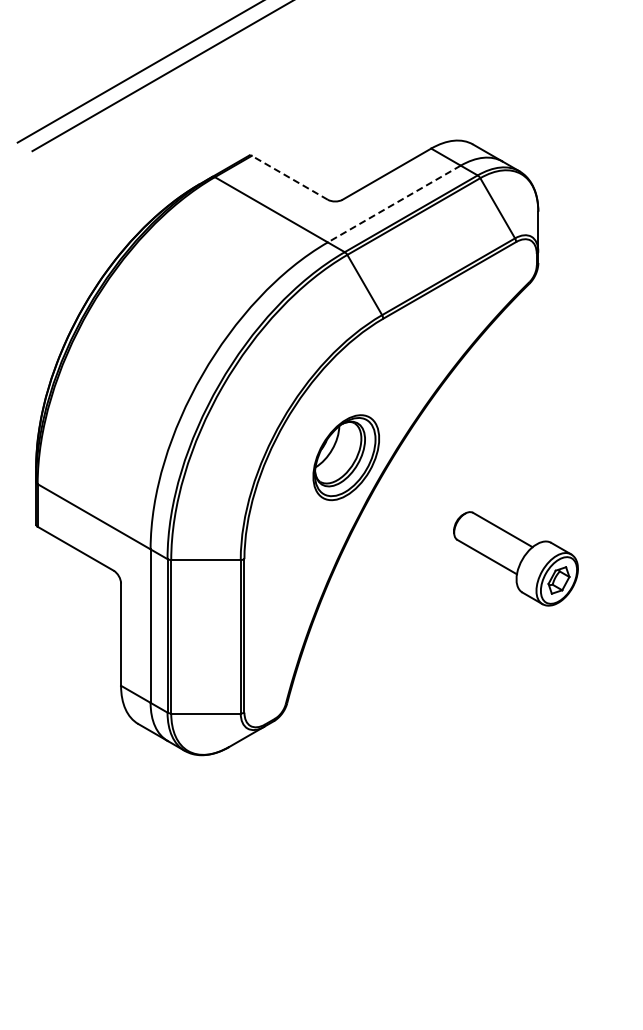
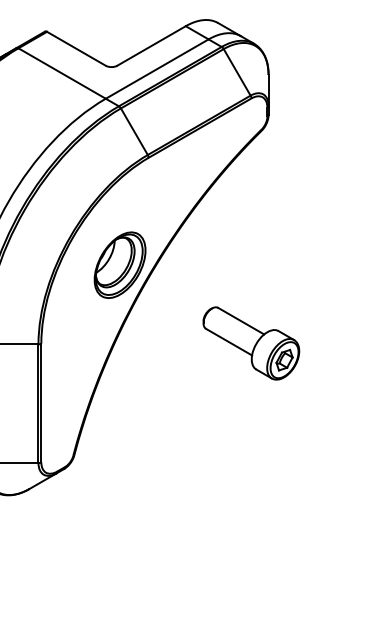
line: (289, 177) -> (76, 48), dashed -> solid
line: (394, 204) -> (157, 69), dashed -> solid

